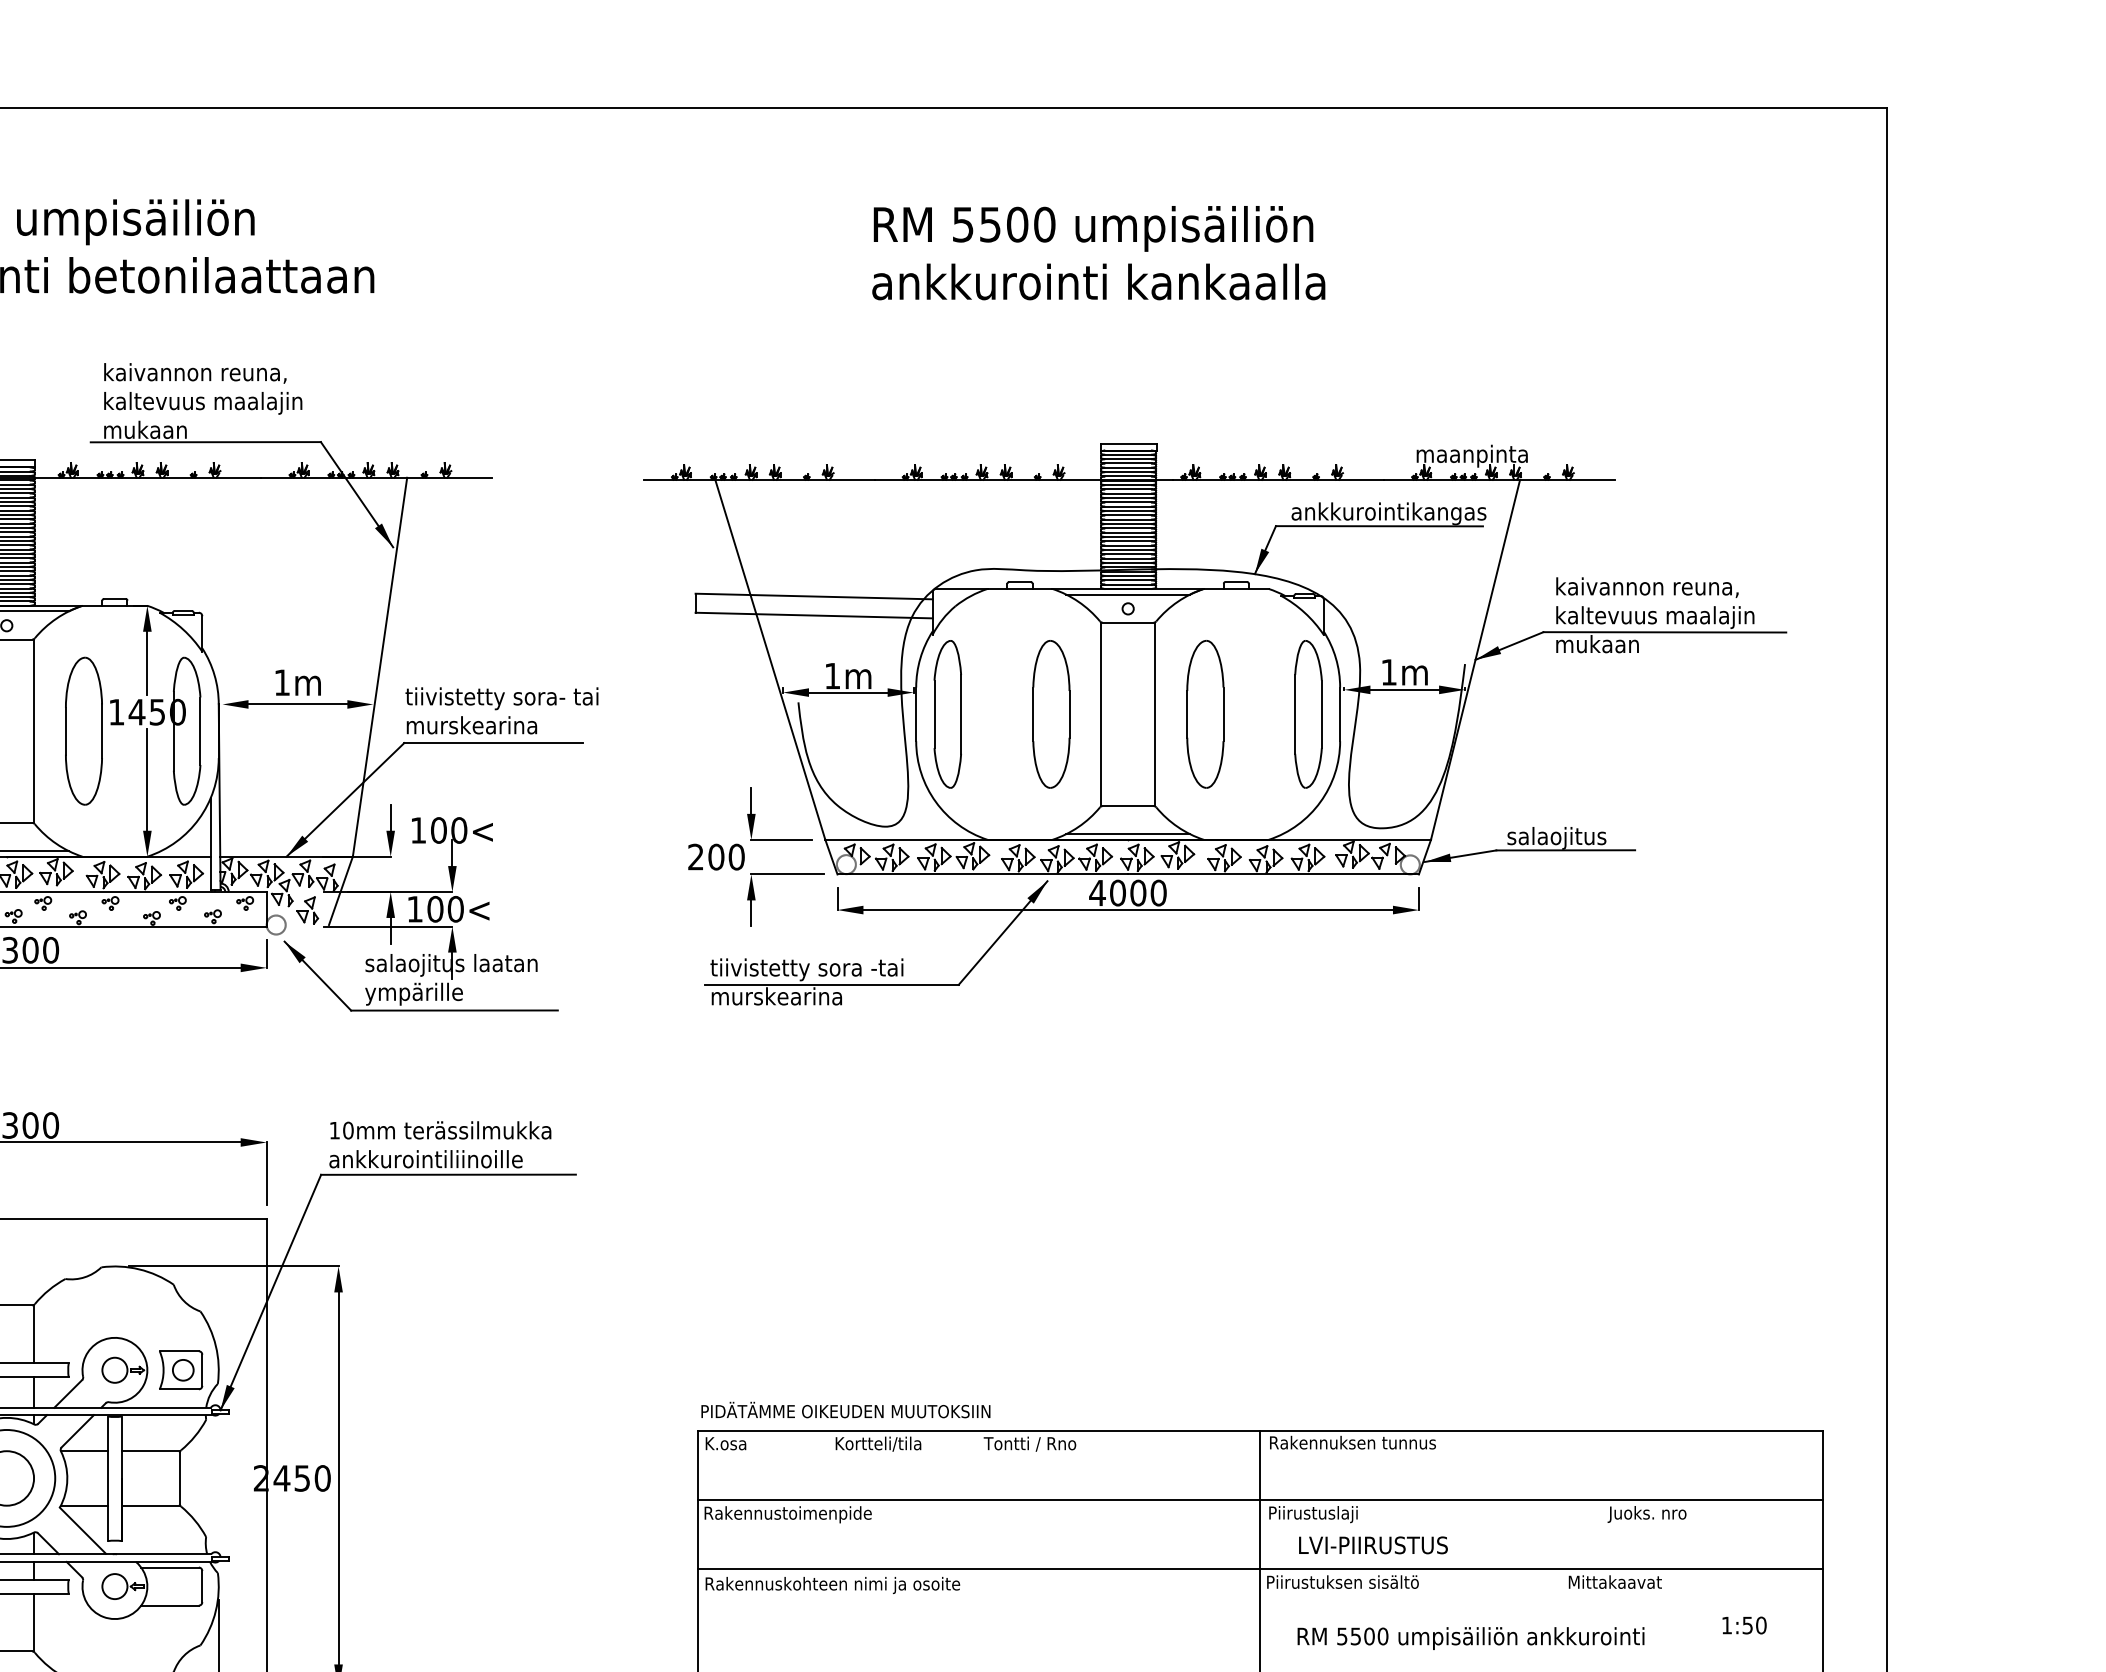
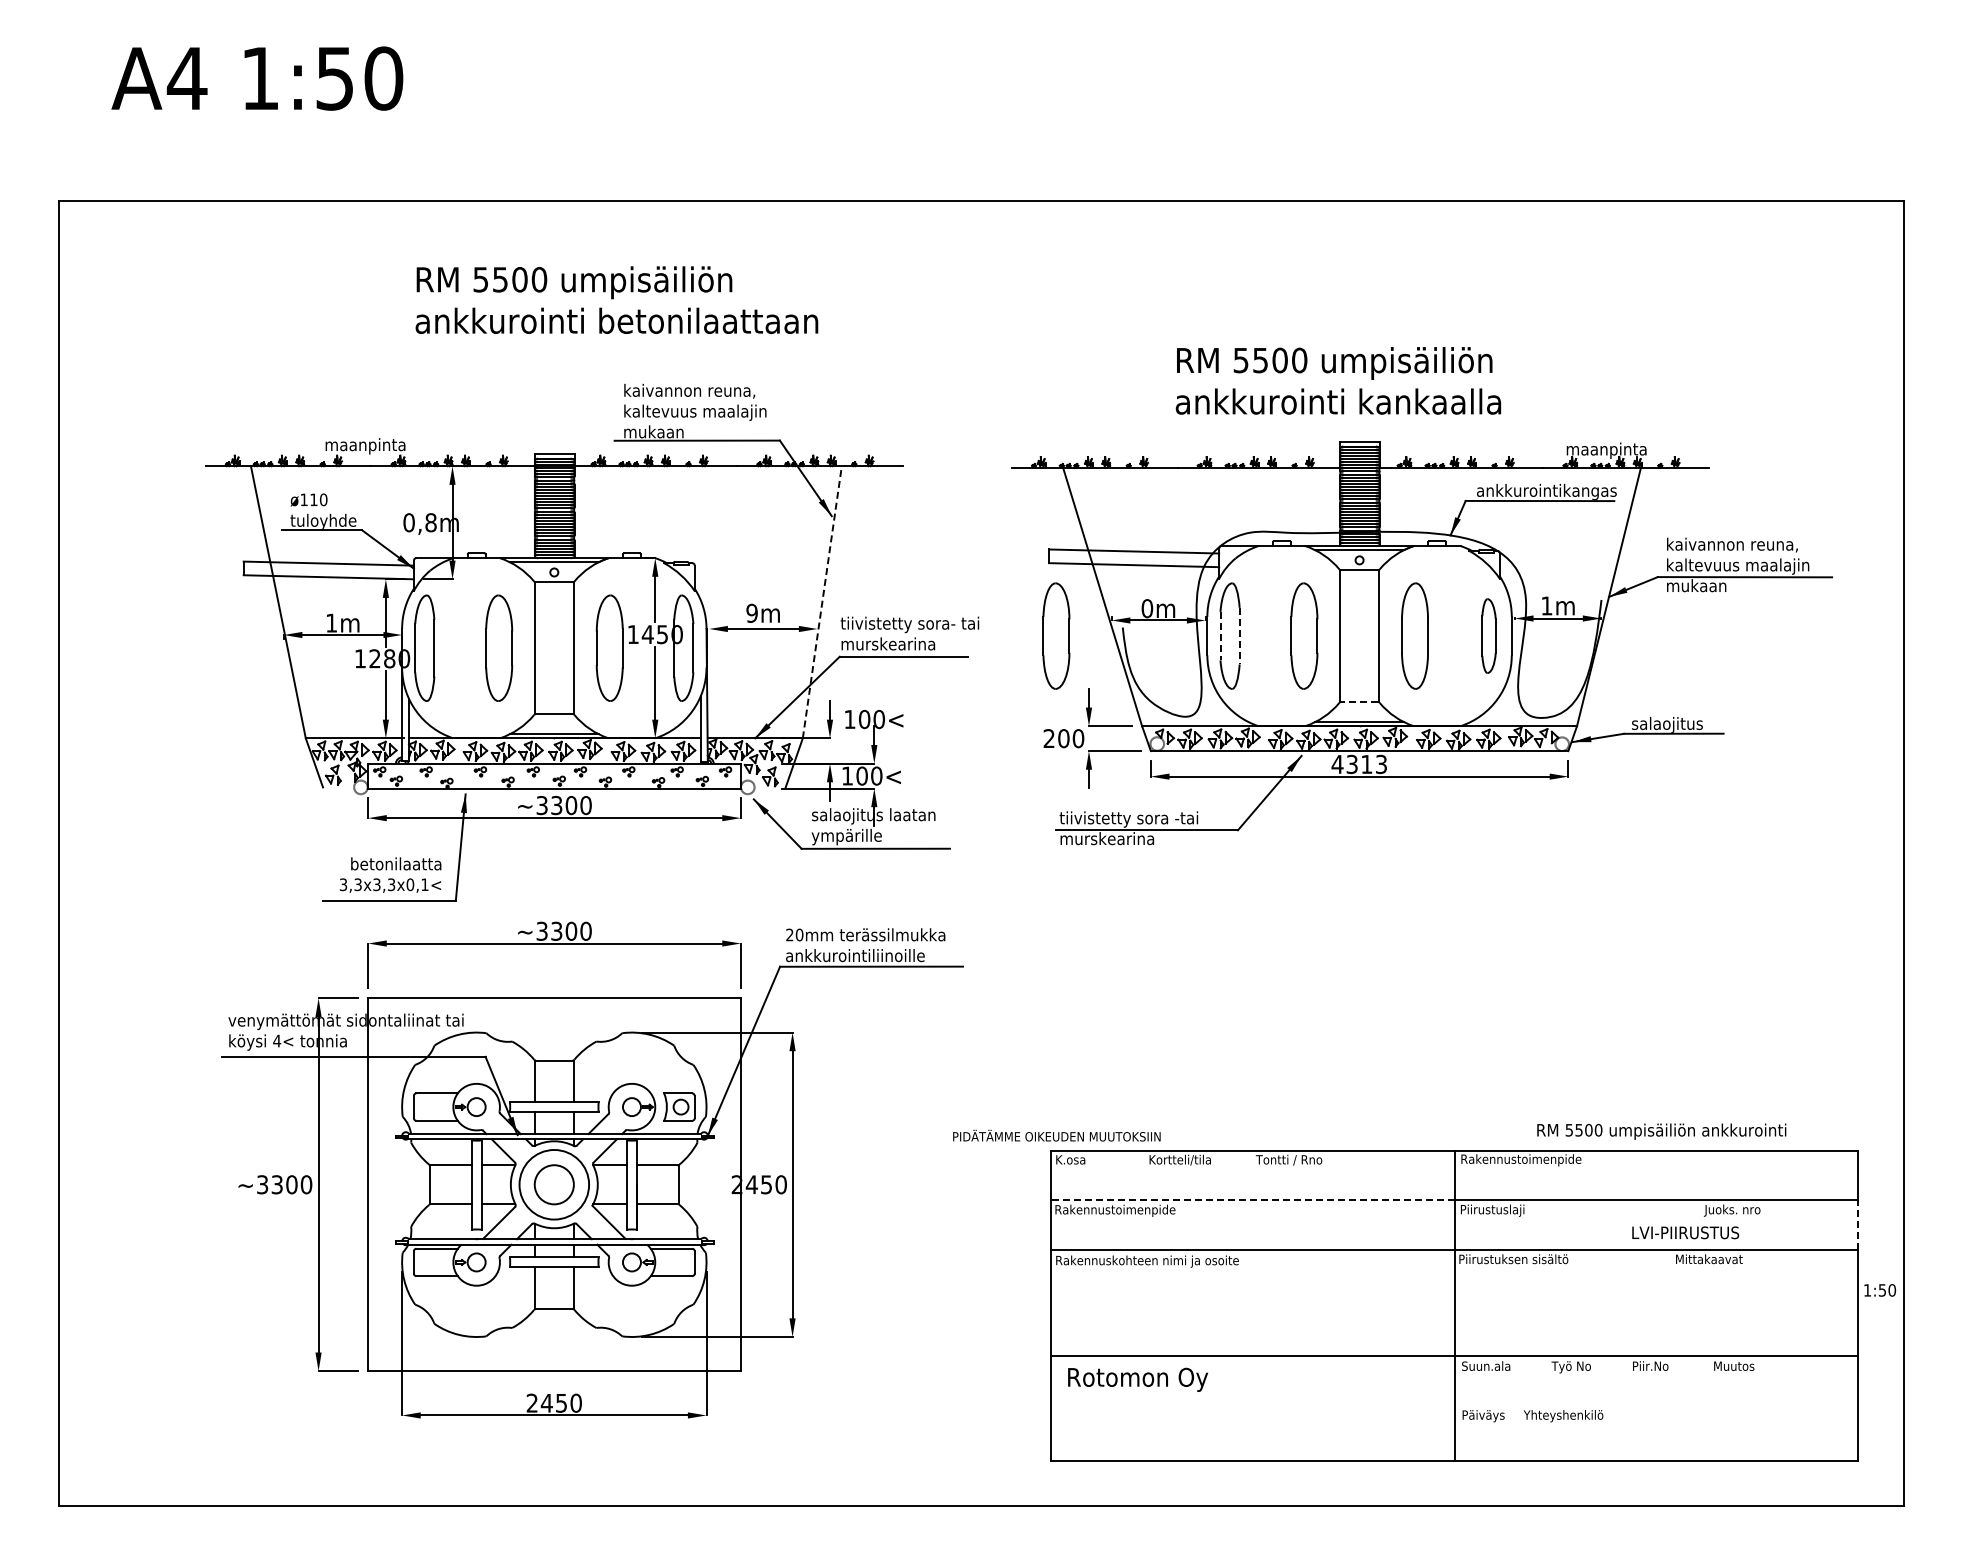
text: (1098, 252) -> (1338, 380), moved
line: (380, 666) -> (822, 601), solid -> dashed
text: (832, 675) -> (1147, 608), 1m -> 0m
text: (281, 681) -> (751, 612), 1m -> 9m
part: (706, 713) -> (1056, 635), added
part: (1307, 713) -> (1488, 635), size x0.7
line: (934, 714) -> (1220, 636), solid -> dashed
line: (960, 714) -> (1239, 636), solid -> dashed
line: (1128, 806) -> (1359, 702), solid -> dashed
text: (1137, 893) -> (1366, 764), 4000 -> 4313
text: (334, 1129) -> (789, 934), 10mm -> 20mm
text: (845, 1409) -> (1056, 1135), moved
text: (1388, 1444) -> (1546, 1160), Rakennuksen tunnus -> Rakennustoimenpide
line: (979, 1500) -> (1252, 1200), solid -> dashed
line: (1822, 1535) -> (1858, 1225), solid -> dashed
text: (1373, 1544) -> (1685, 1232), moved
text: (1744, 1625) -> (1880, 1290), moved
text: (1470, 1638) -> (1661, 1131), moved

